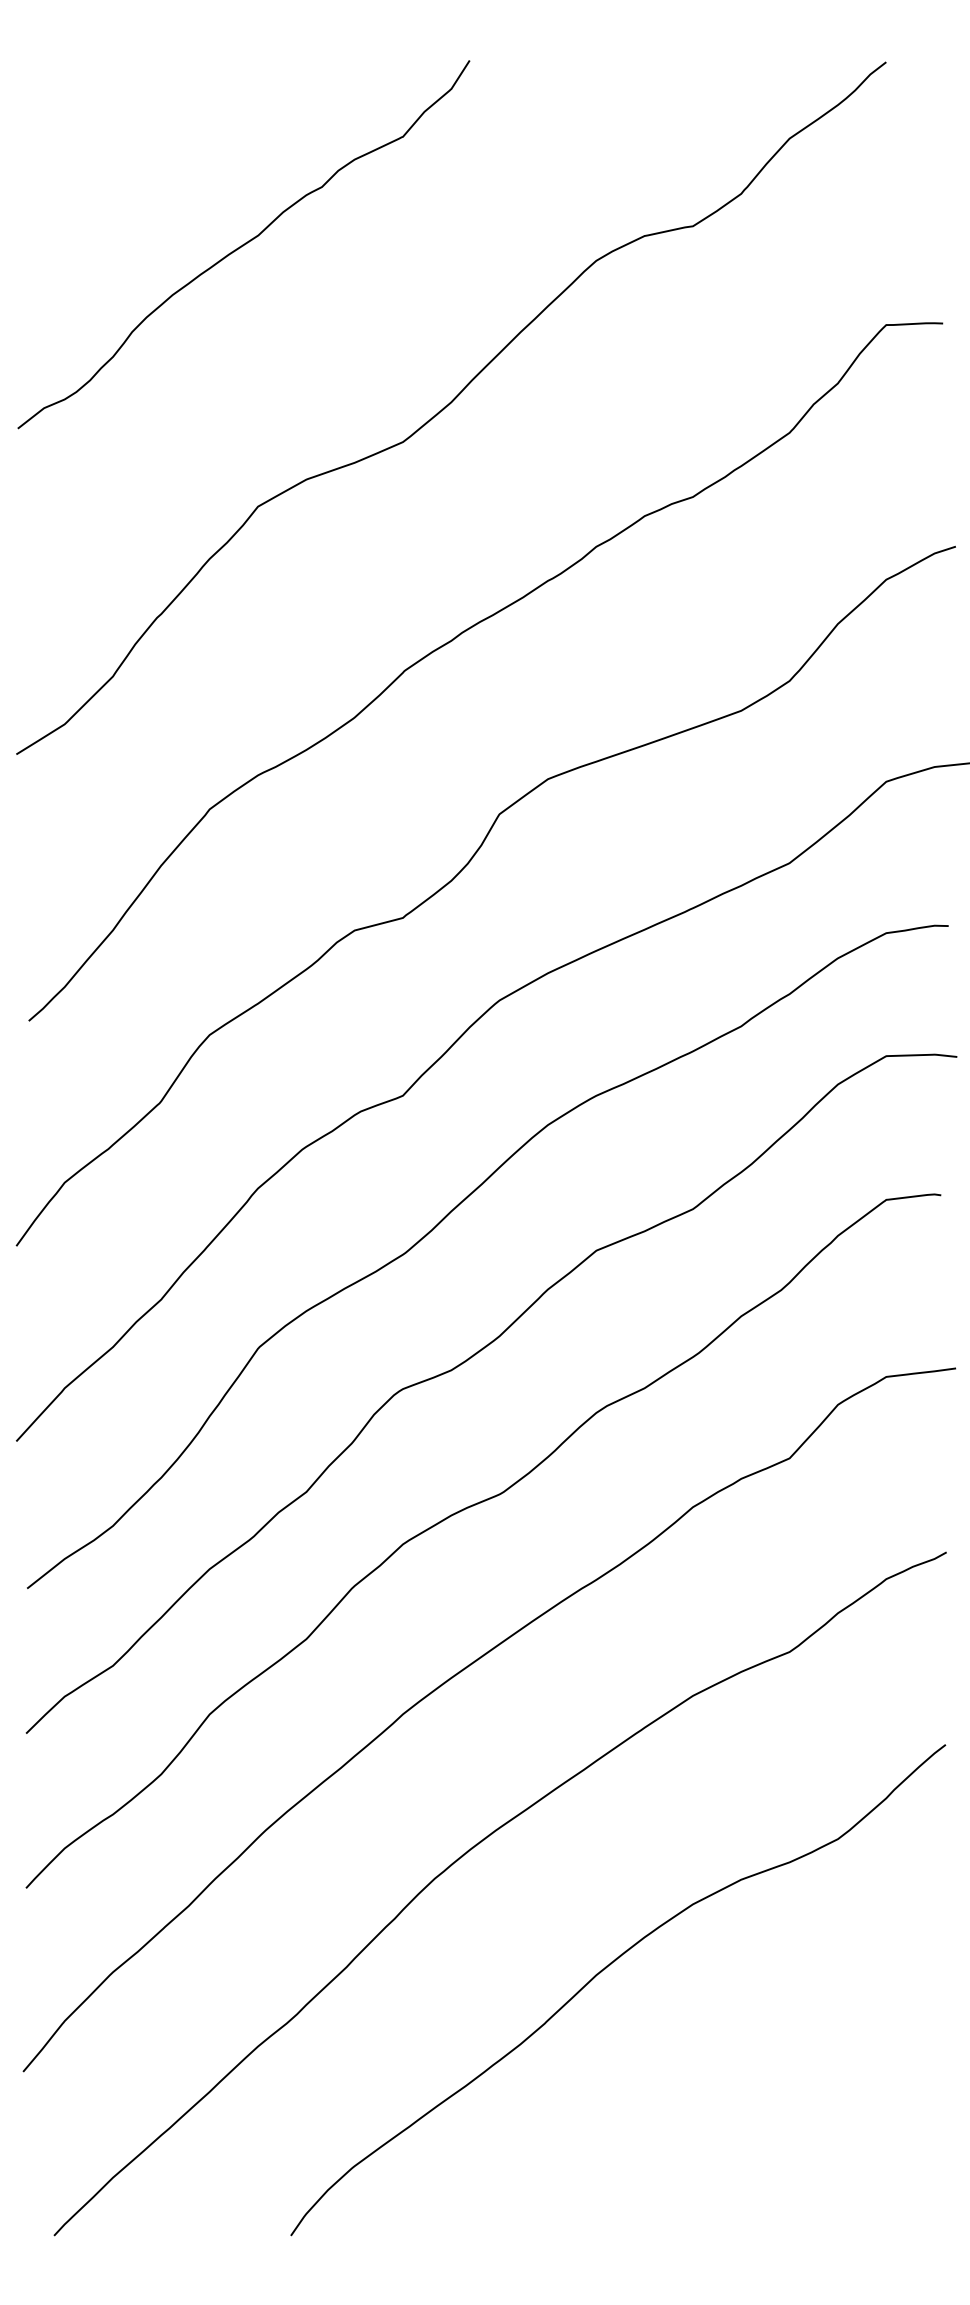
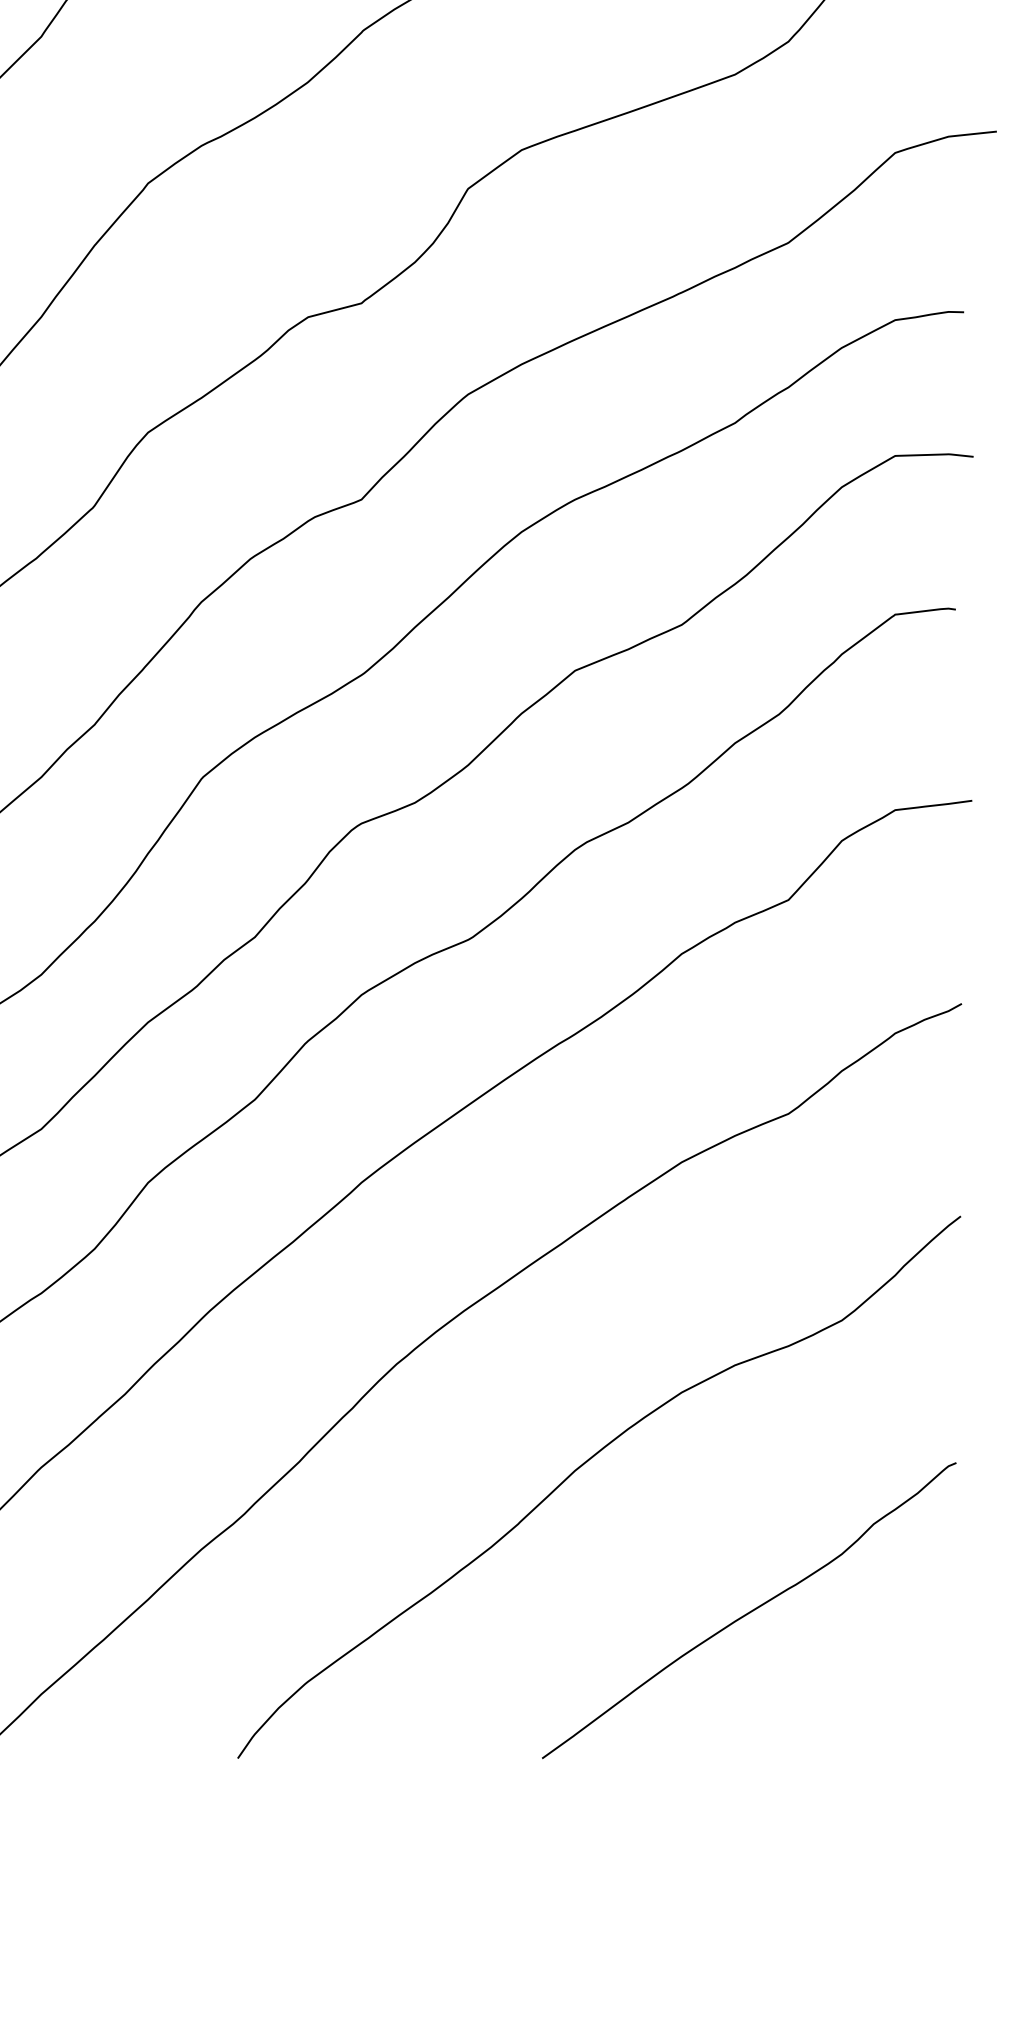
curve: (754, 2102) -> (749, 1611), added

